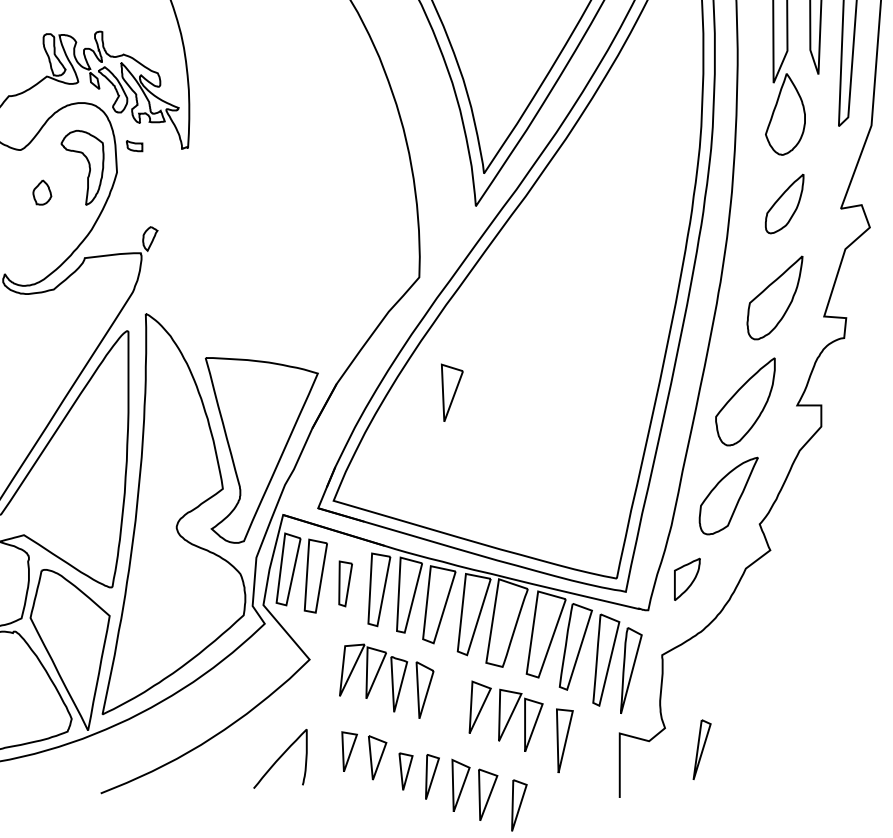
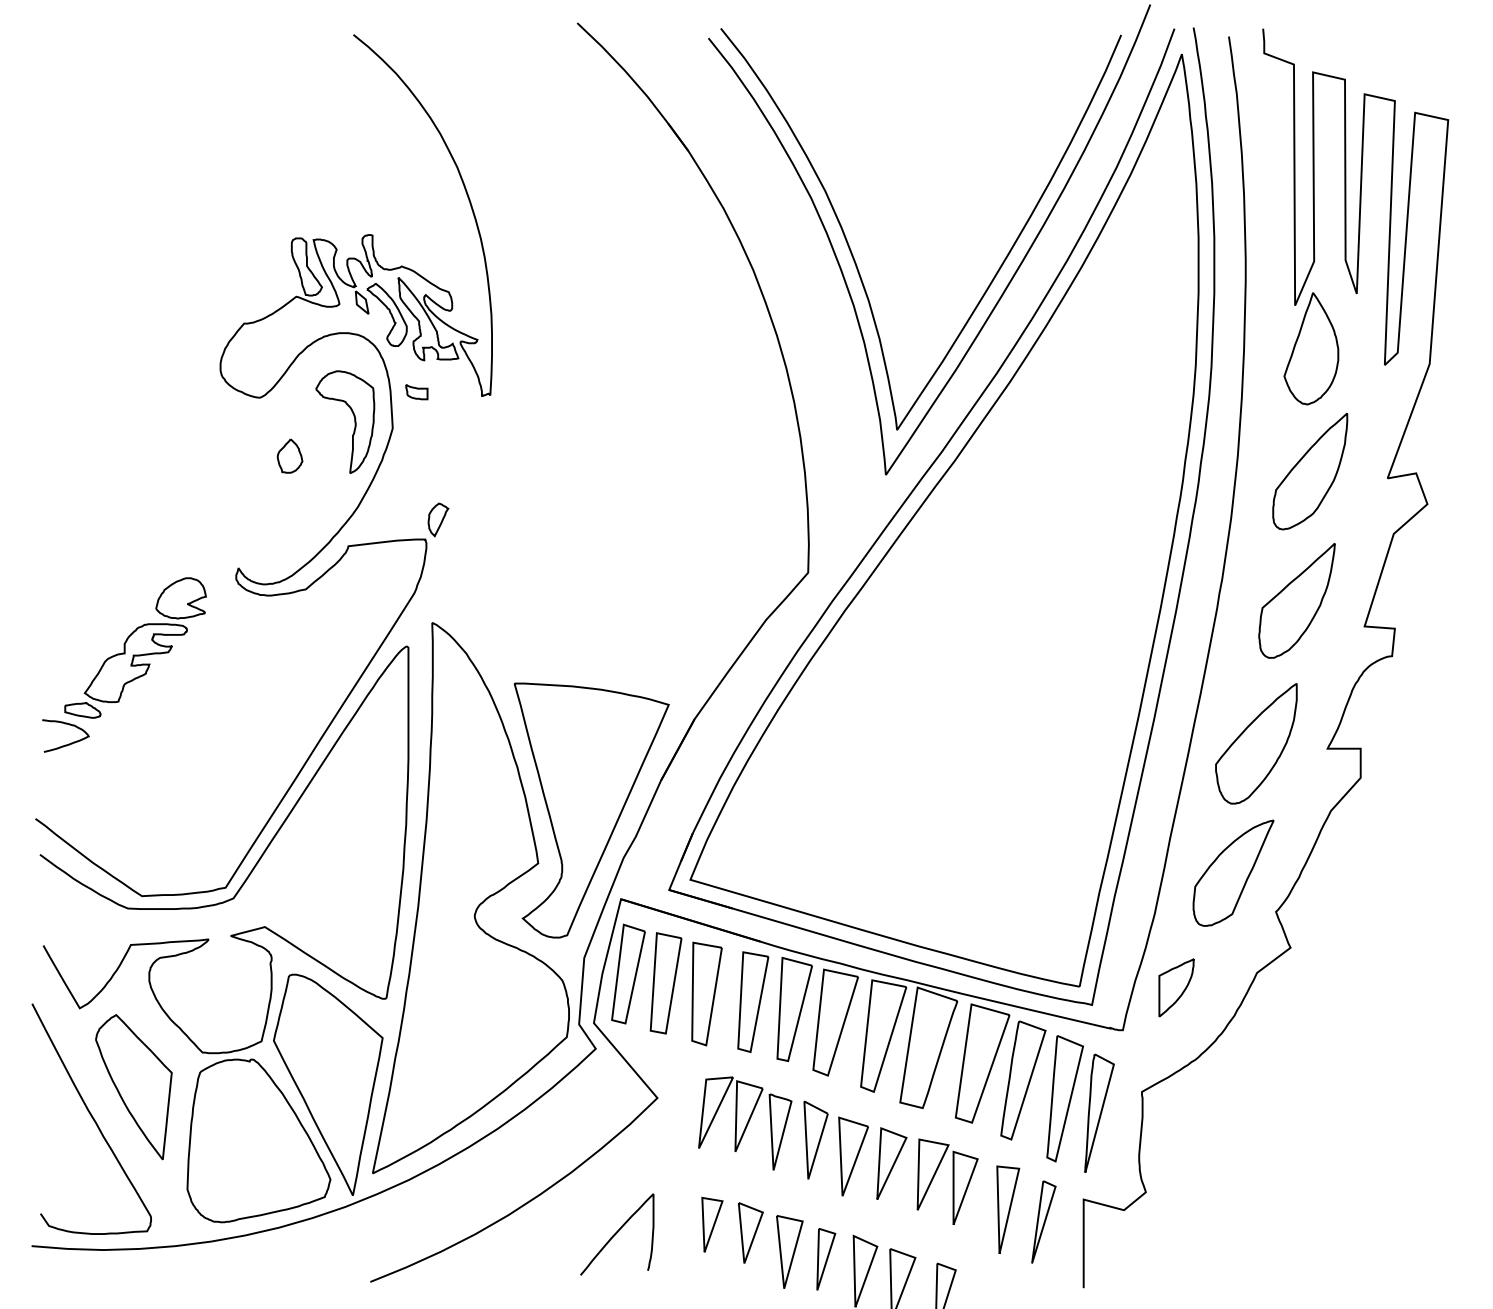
part: (784, 203) -> (1310, 471), size x1.43
part: (452, 392) -> (853, 1156), moved
part: (345, 583) -> (706, 993), size x1.67
part: (701, 749) -> (1043, 1221), moved
part: (405, 771) -> (789, 1251), size x1.43

